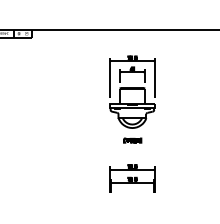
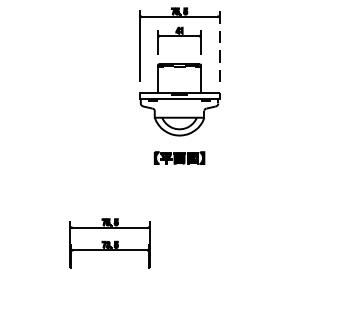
line: (154, 77) -> (218, 45), solid -> dashed
part: (132, 140) -> (179, 157), size x1.6
part: (132, 178) -> (110, 243), moved

